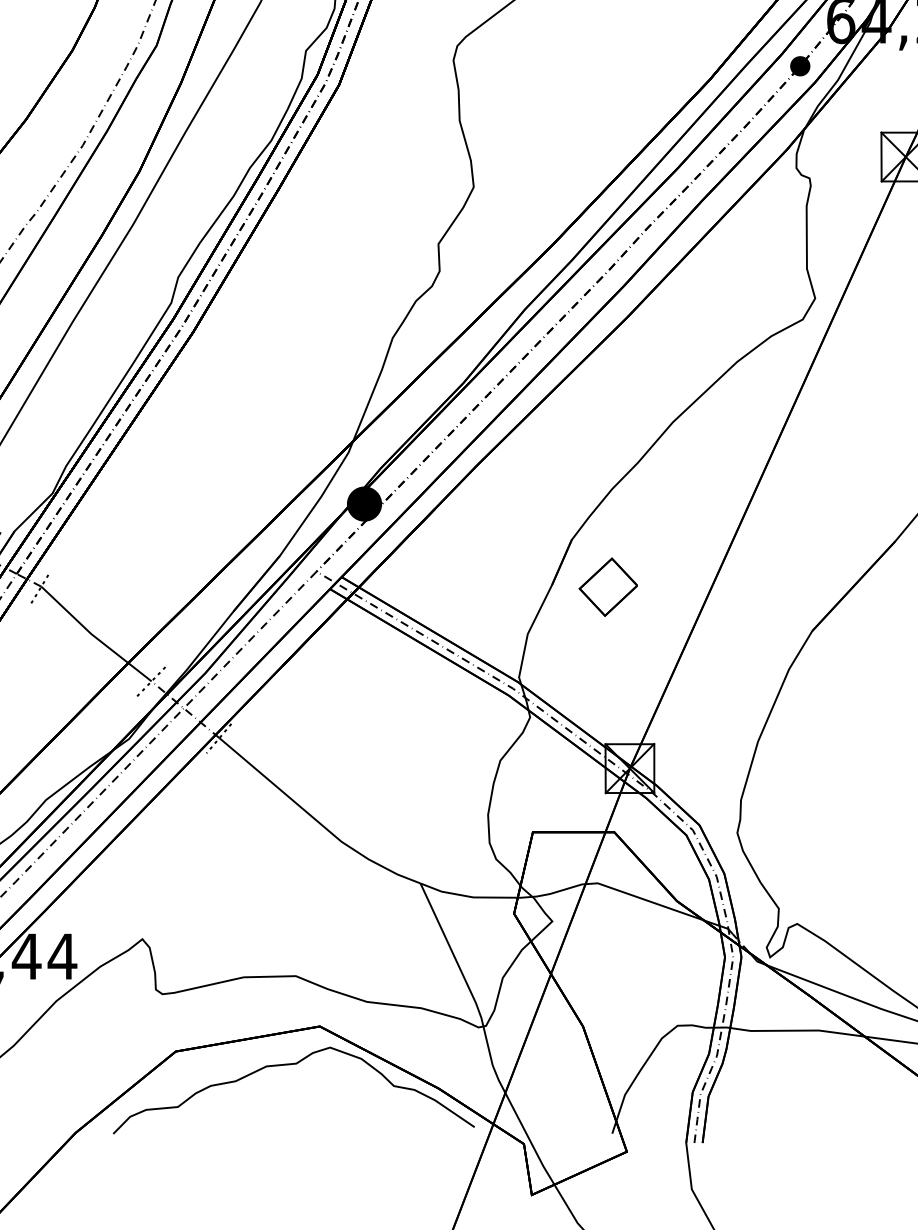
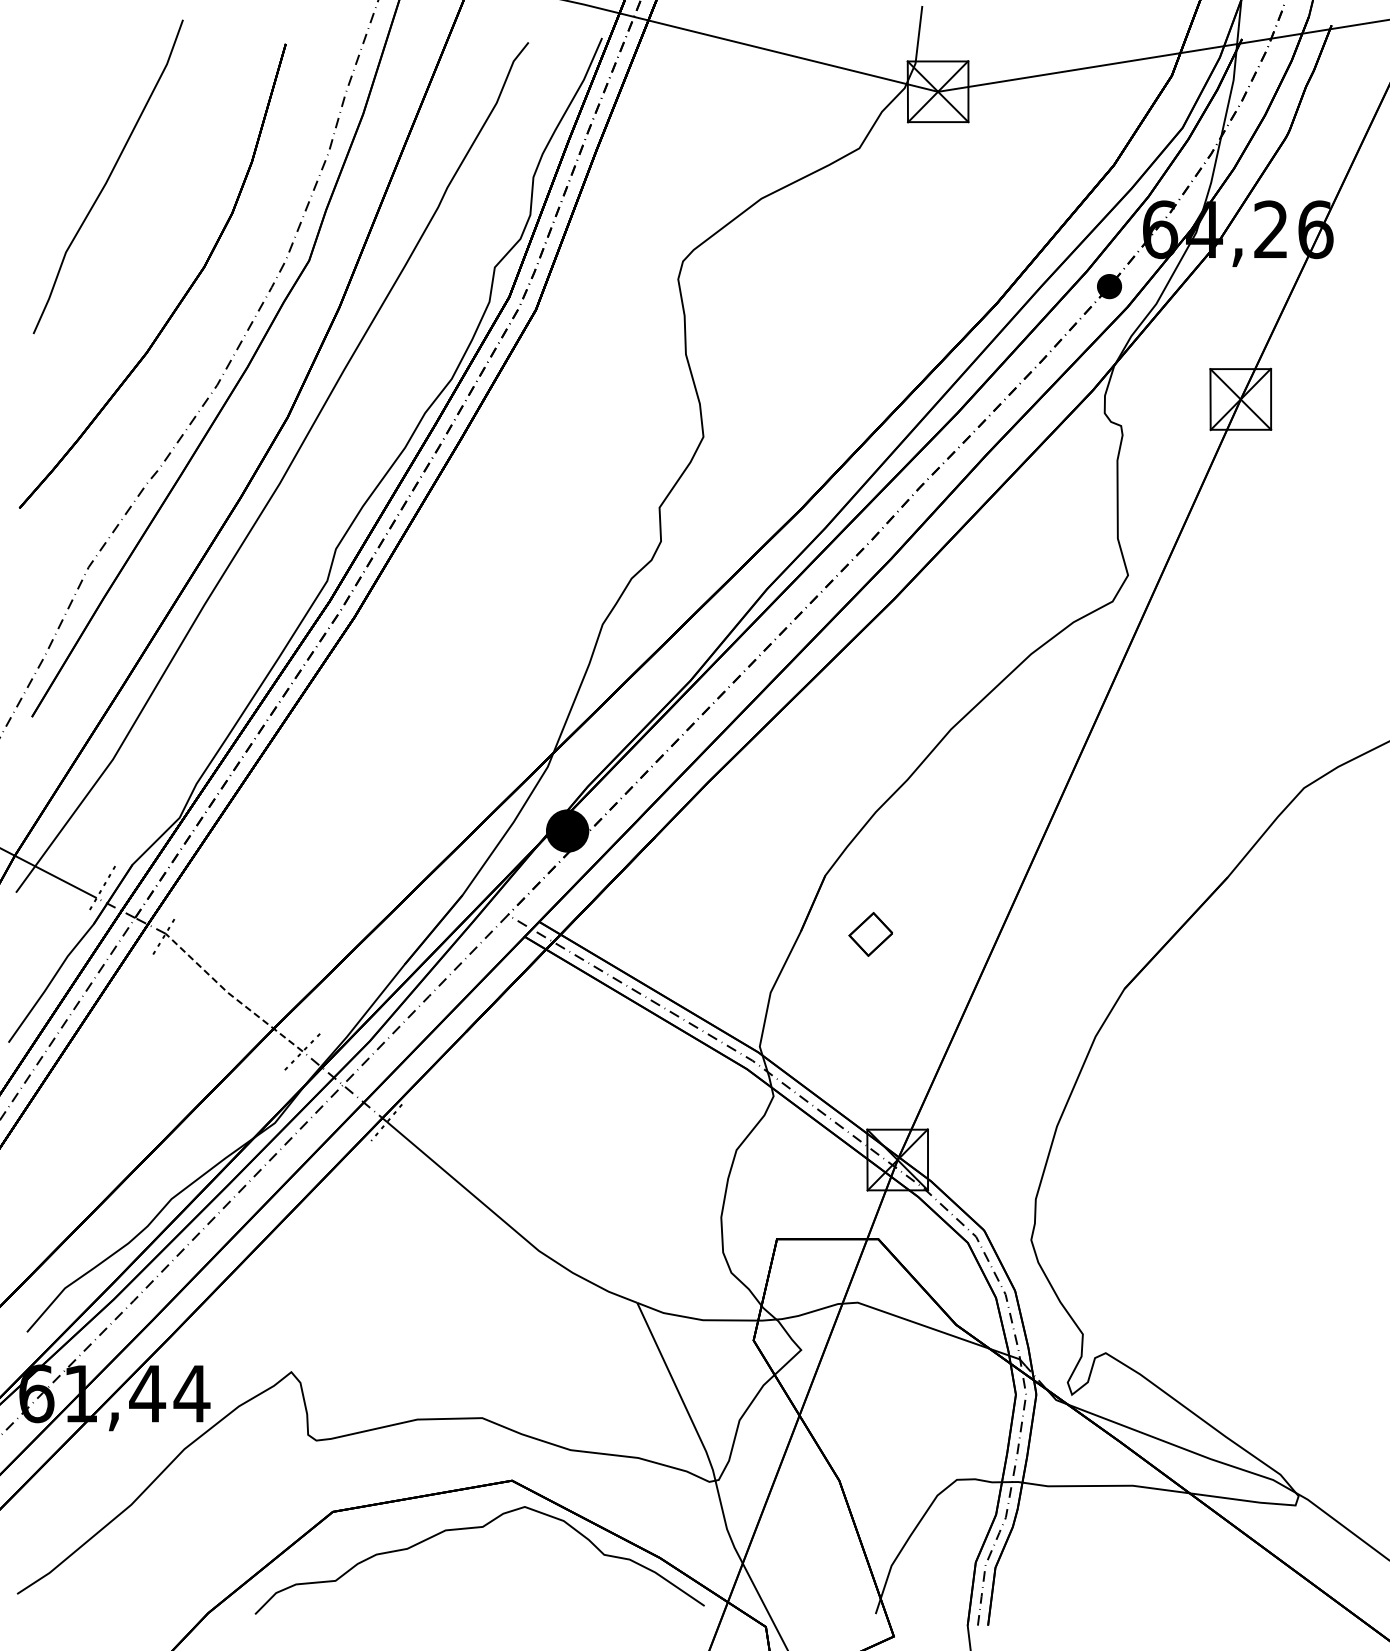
part: (608, 587) -> (870, 934), size x0.6
line: (93, 636) -> (230, 995), solid -> dashed

